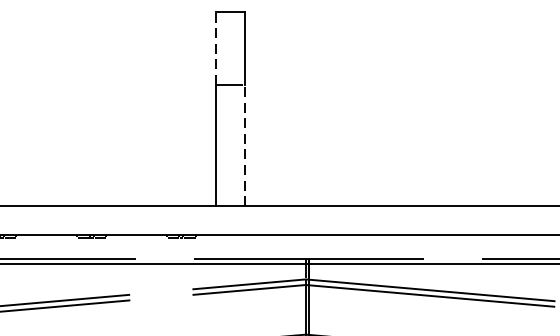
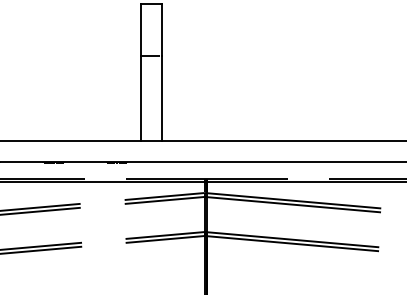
line: (216, 48) -> (141, 29), dashed -> solid
line: (245, 145) -> (162, 98), dashed -> solid

